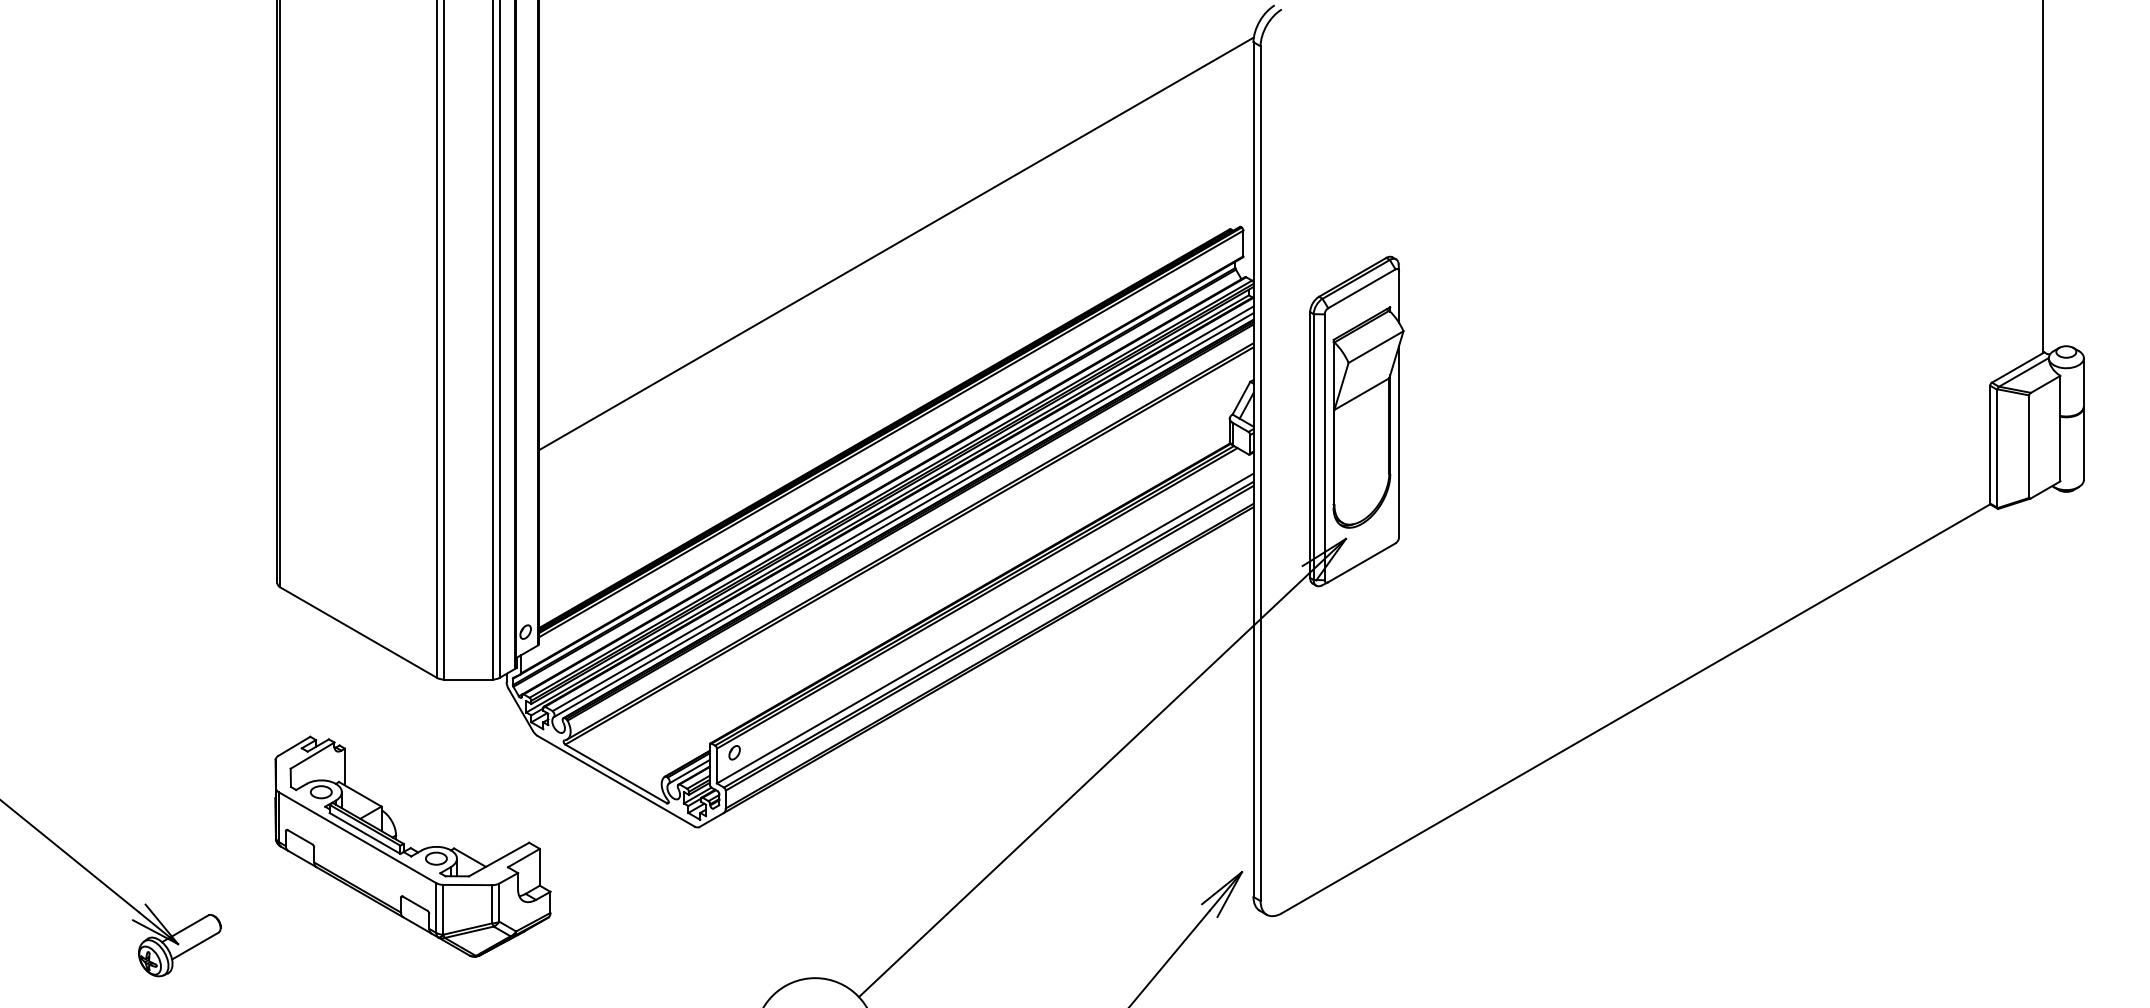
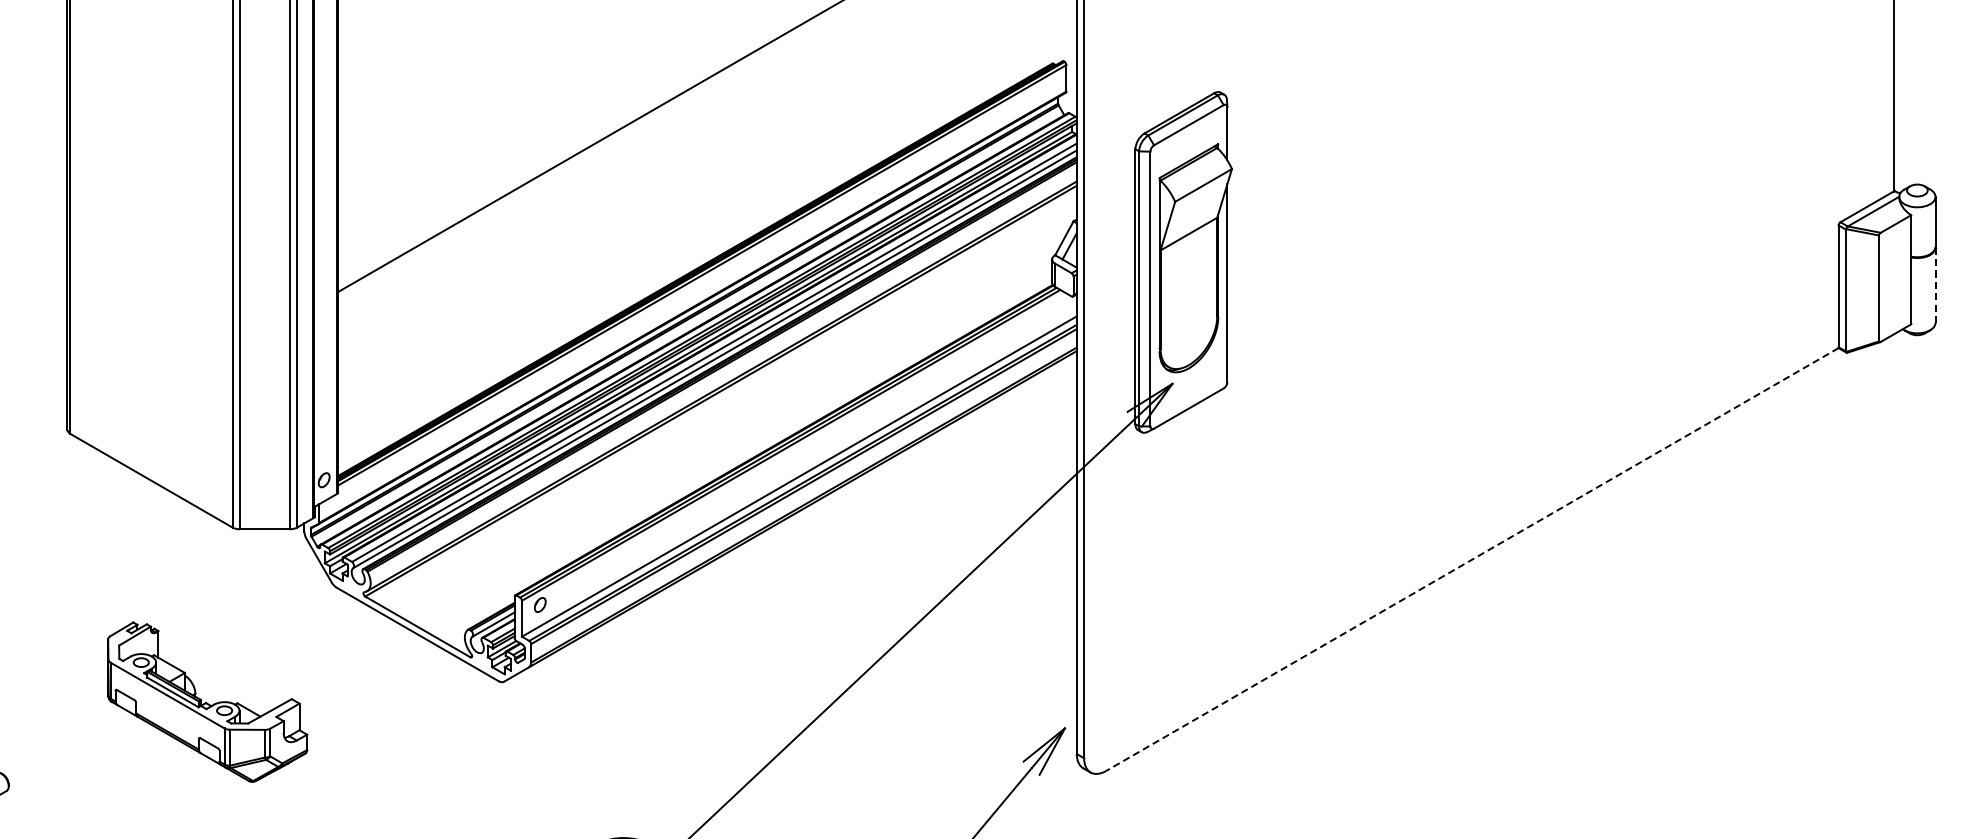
line: (2083, 444) -> (1935, 286), solid -> dashed
line: (1635, 709) -> (1471, 560), solid -> dashed
part: (412, 846) -> (207, 701), size x0.7

